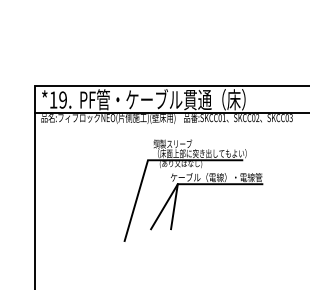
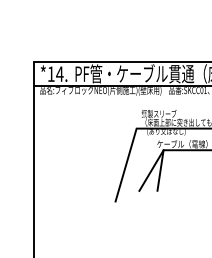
text: (62, 99) -> (59, 73), *19. -> *14.

